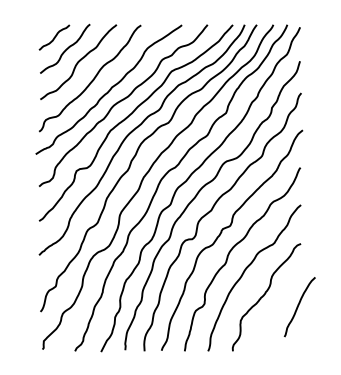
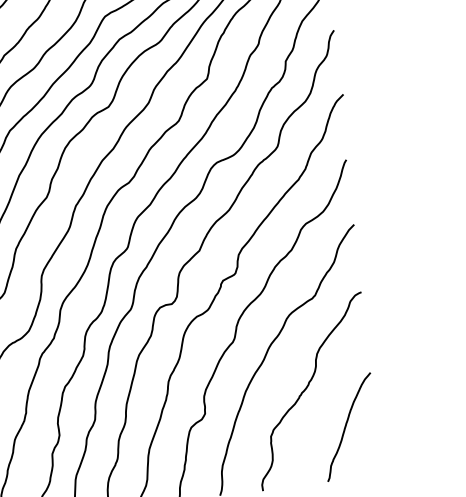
curve: (298, 307) -> (346, 428), moved

